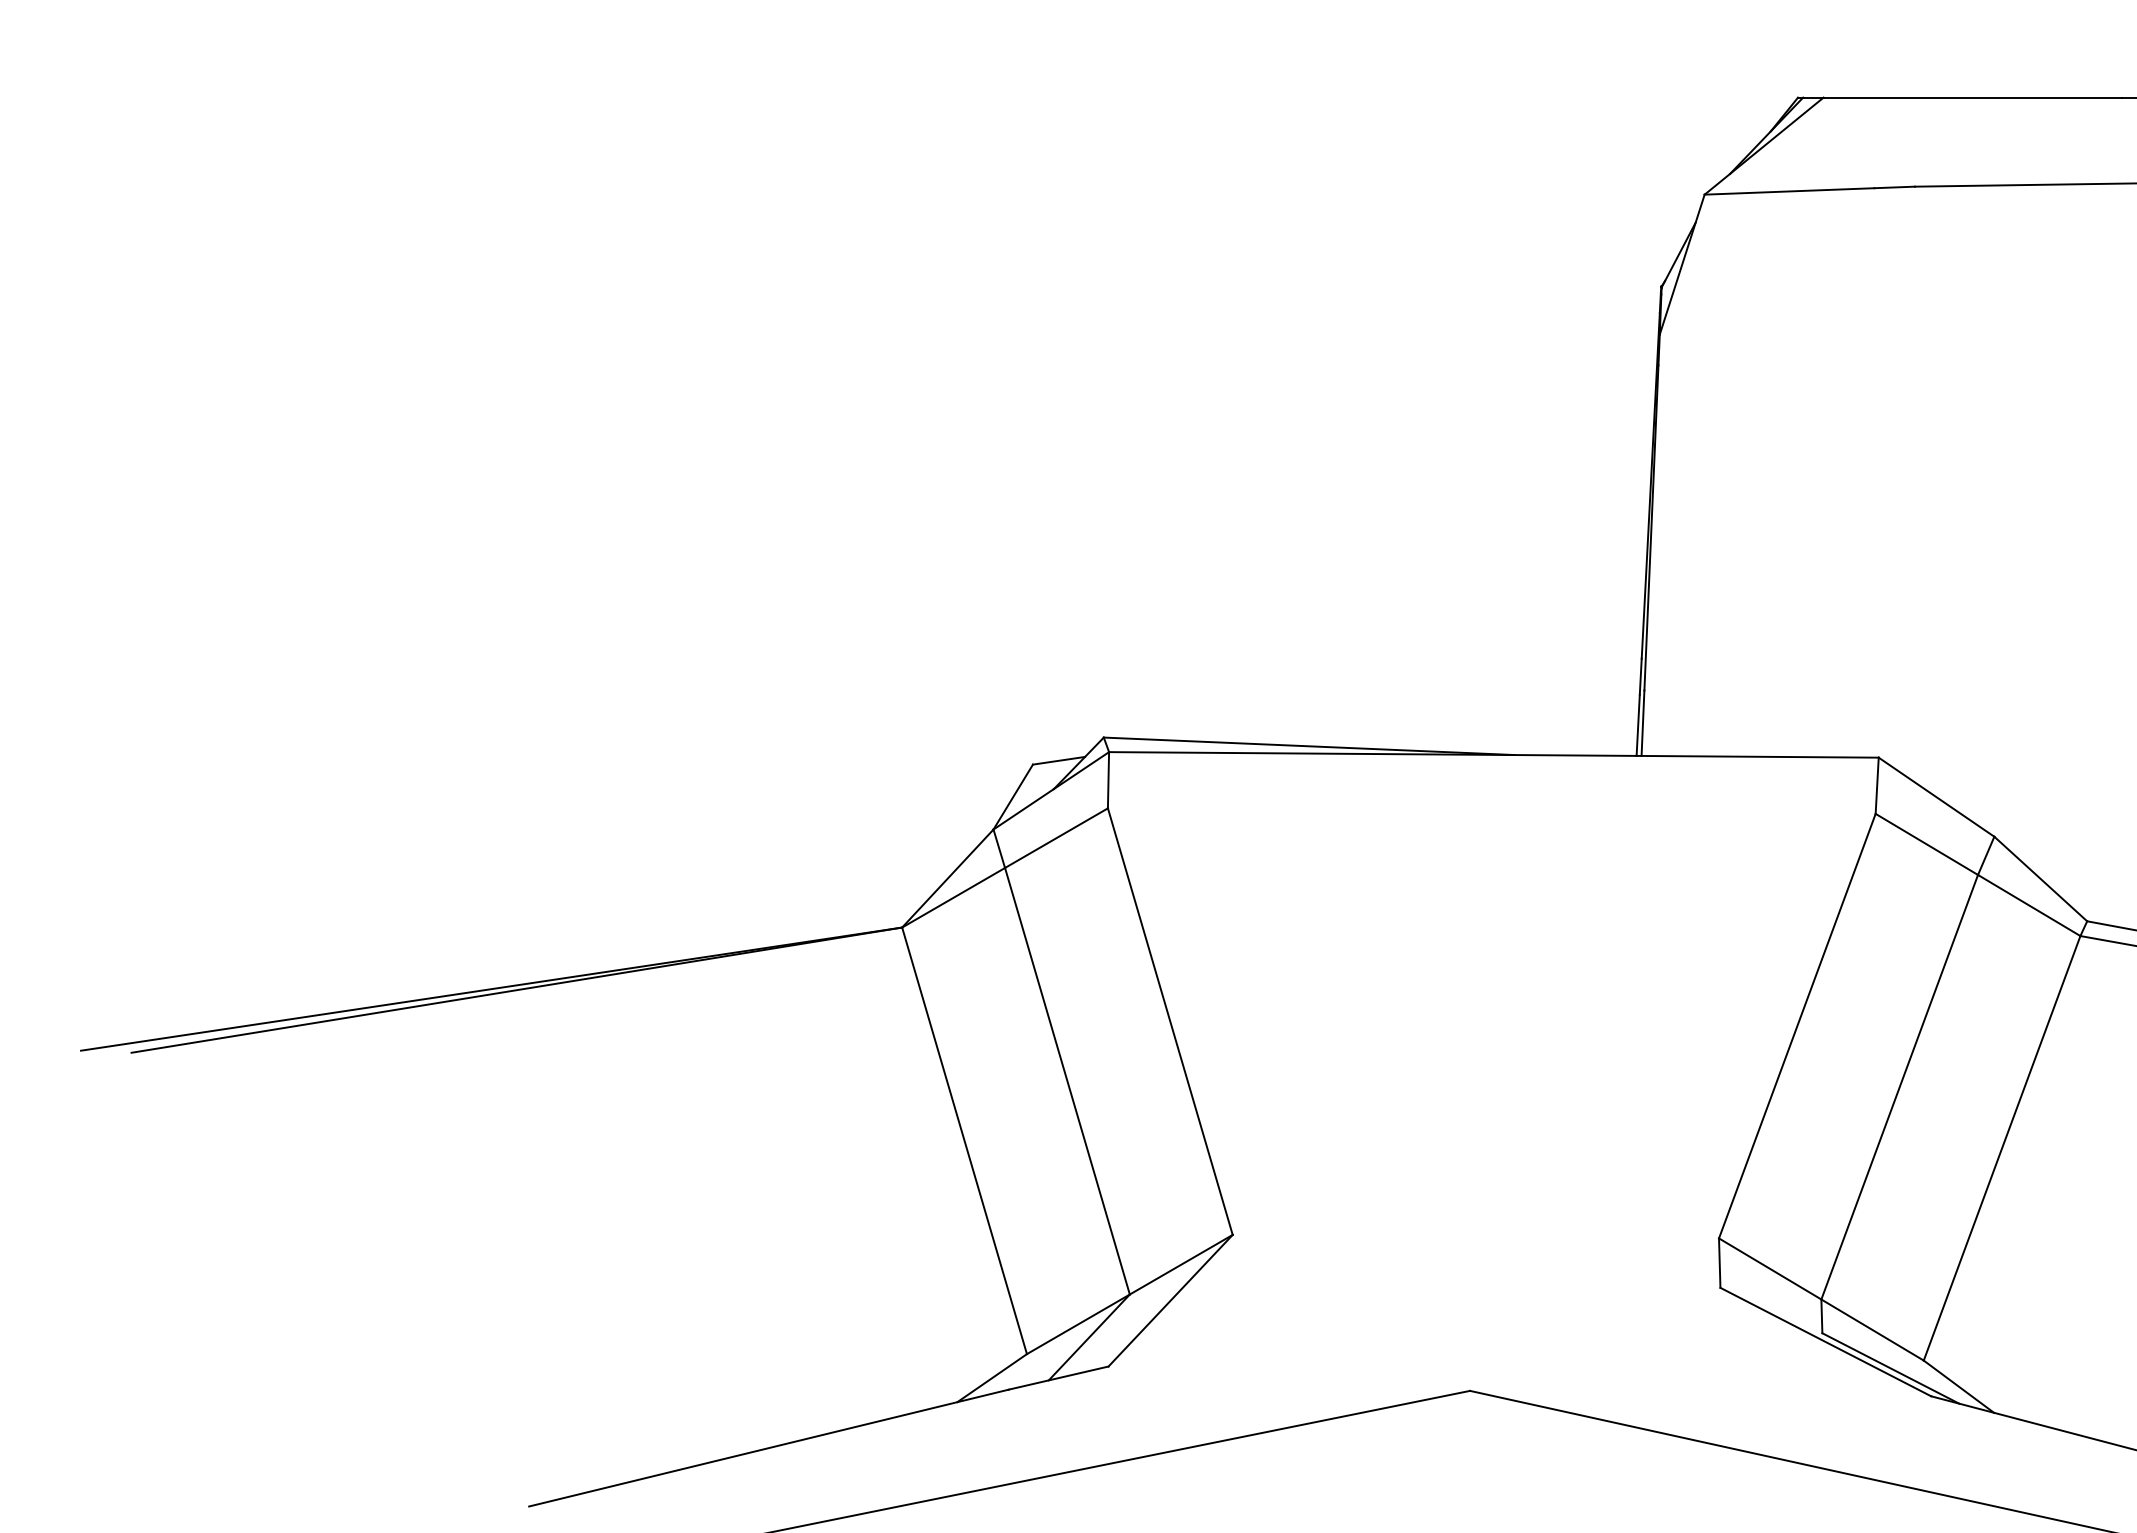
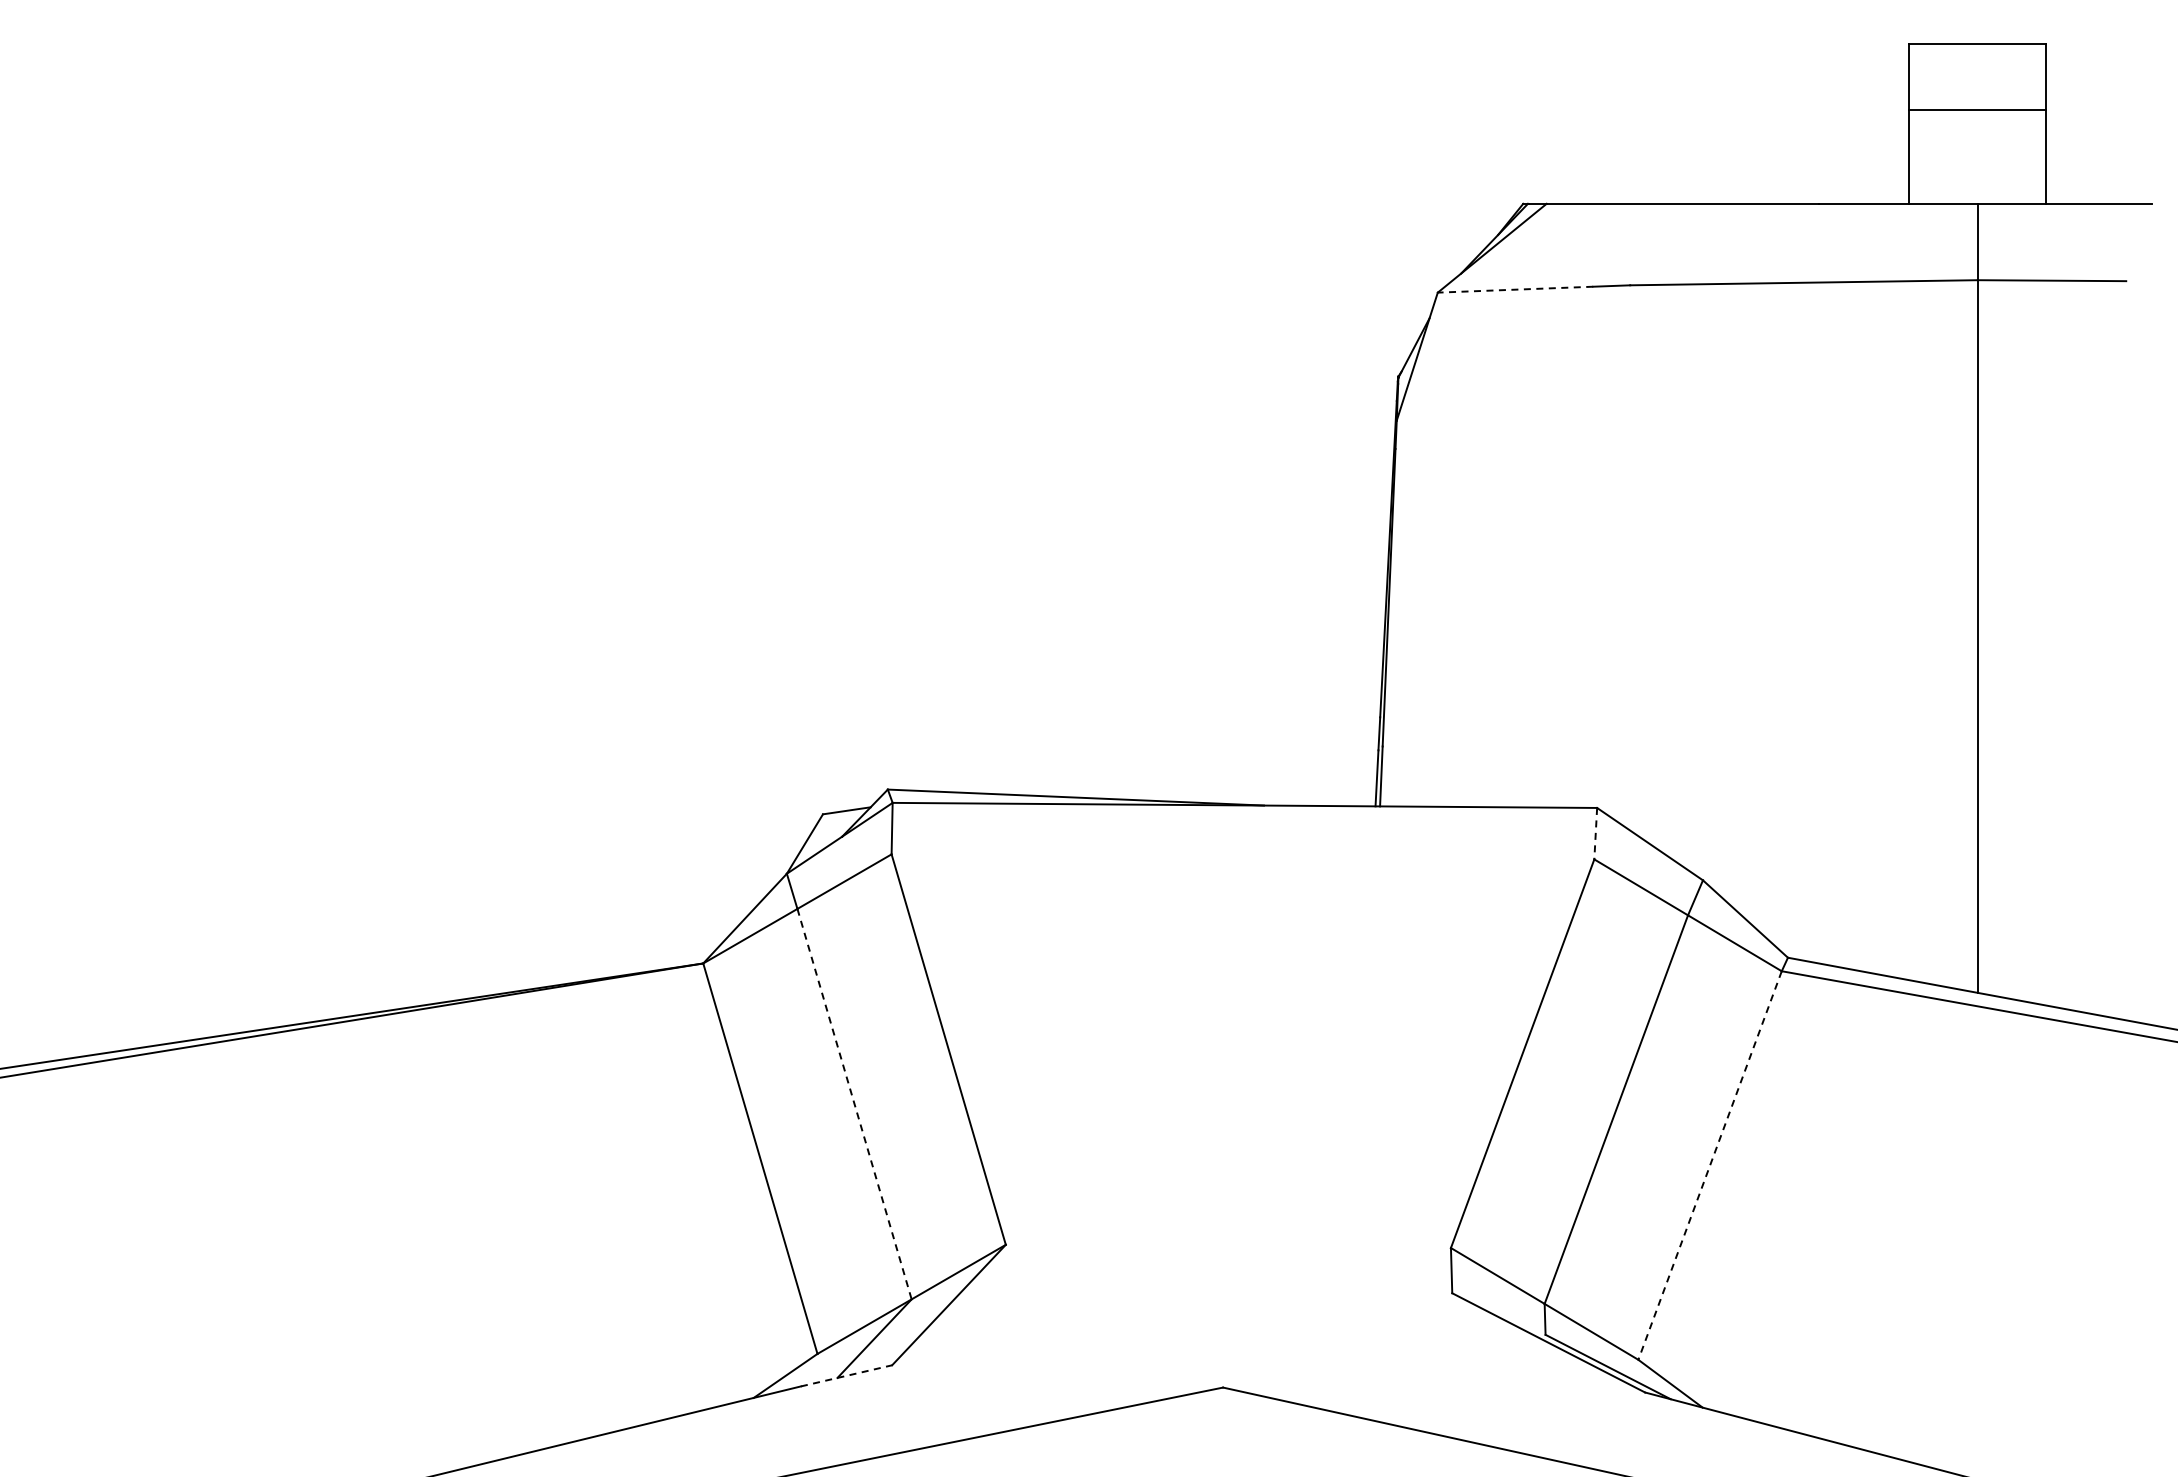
line: (1789, 191) -> (1515, 289), solid -> dashed
line: (1876, 785) -> (1595, 833), solid -> dashed
line: (1067, 1081) -> (854, 1104), solid -> dashed
line: (2001, 1149) -> (1709, 1166), solid -> dashed
line: (1058, 1377) -> (846, 1375), solid -> dashed

